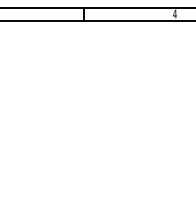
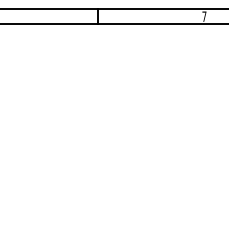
text: (175, 13) -> (204, 16), 4 -> 7

